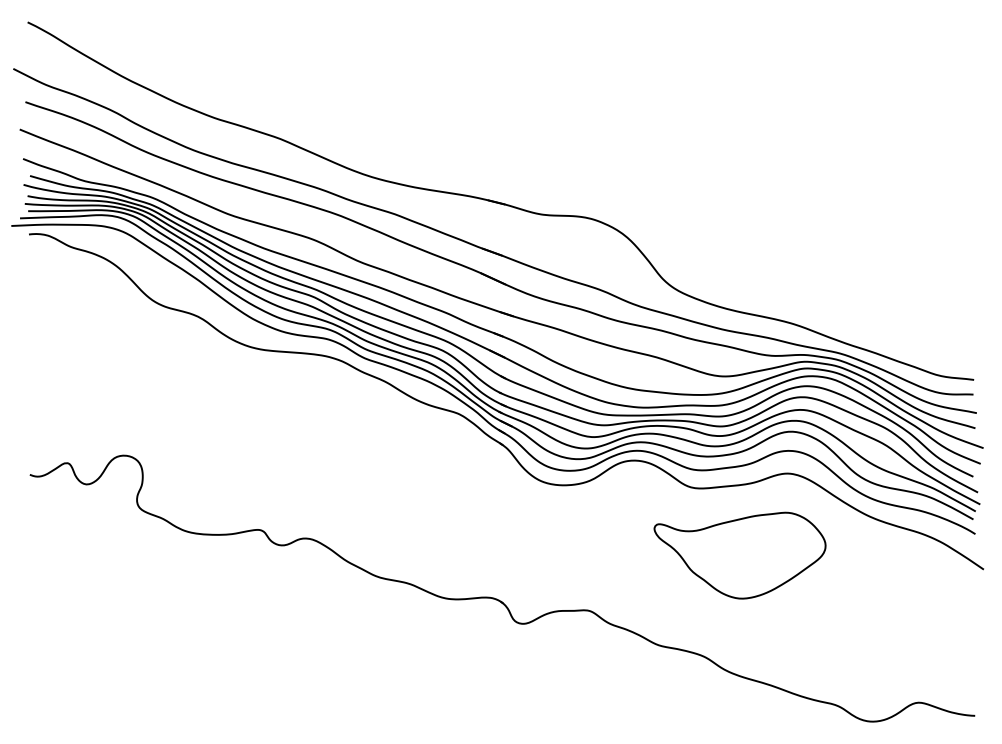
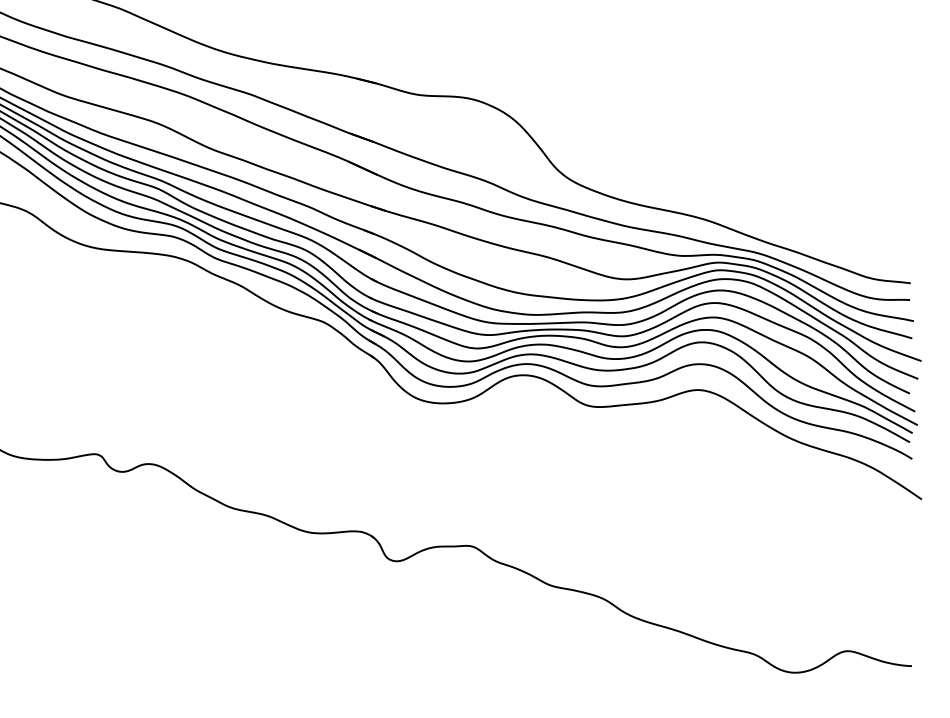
part: (739, 555) -> (643, 483), removed

